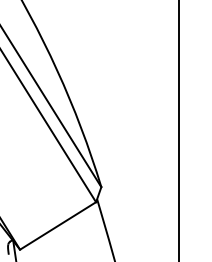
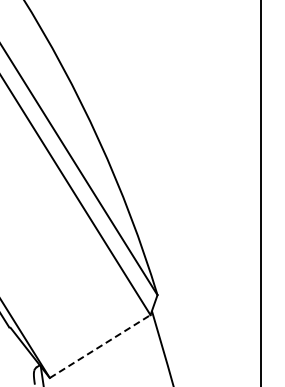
line: (58, 225) -> (100, 346), solid -> dashed

